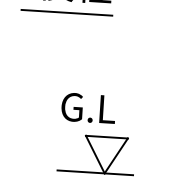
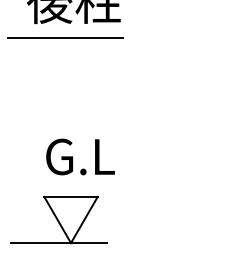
text: (88, 107) -> (80, 156), moved
part: (95, 154) -> (58, 220), moved

